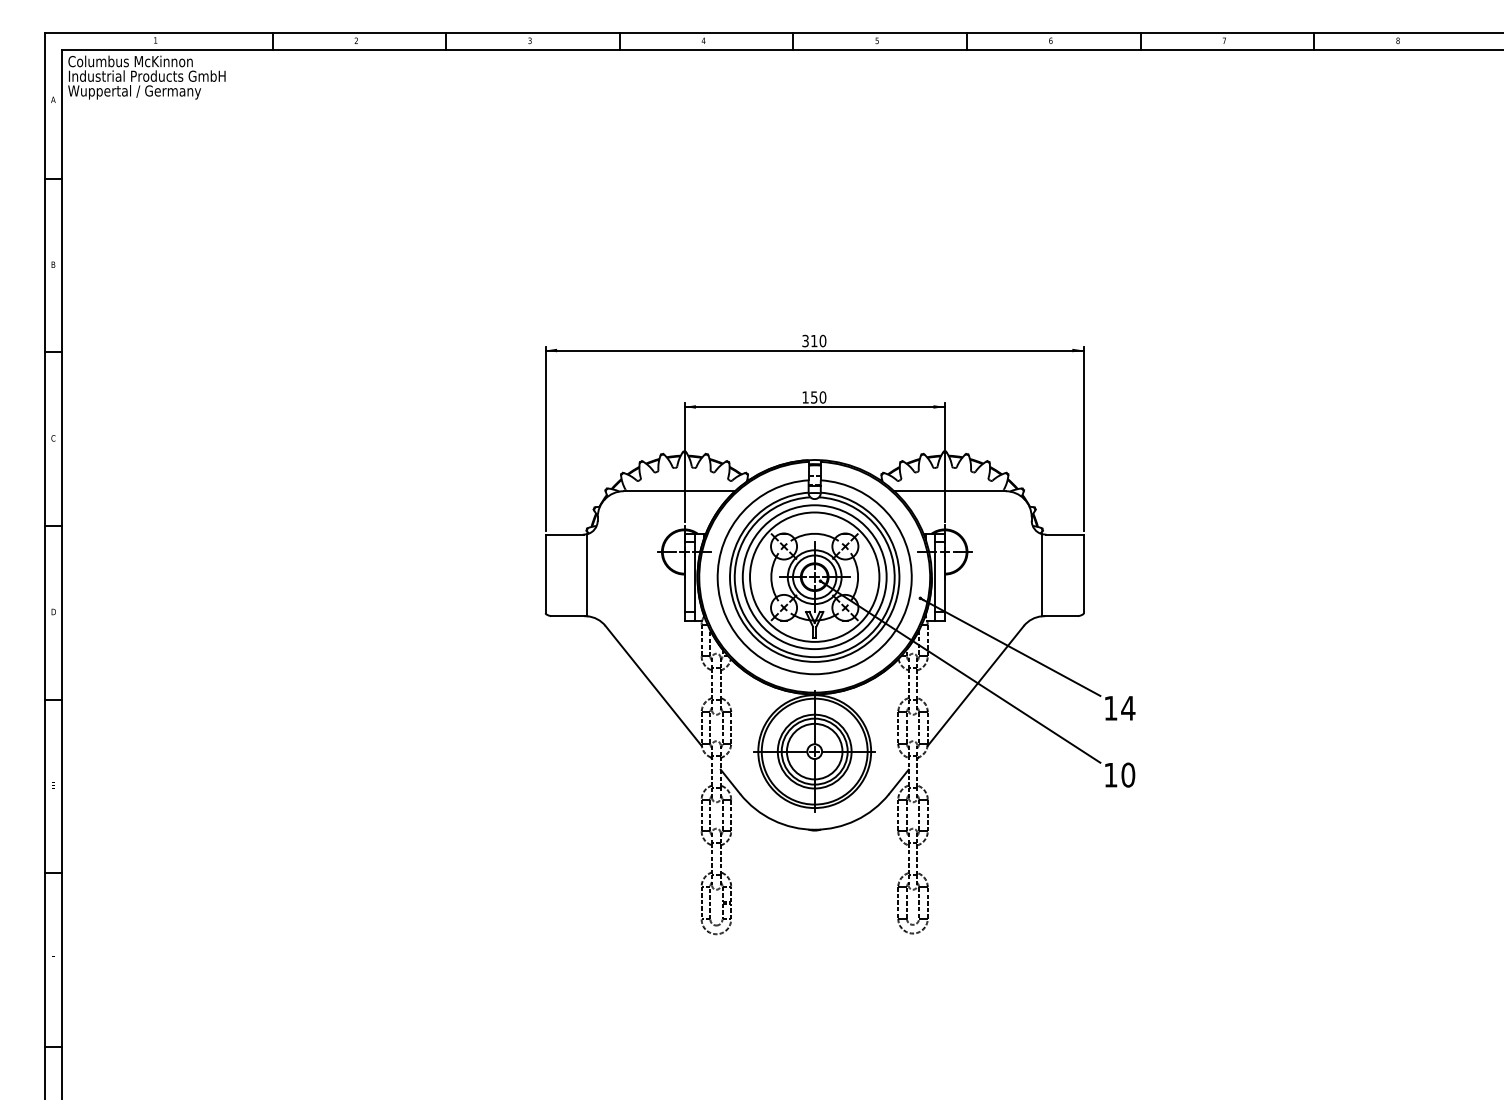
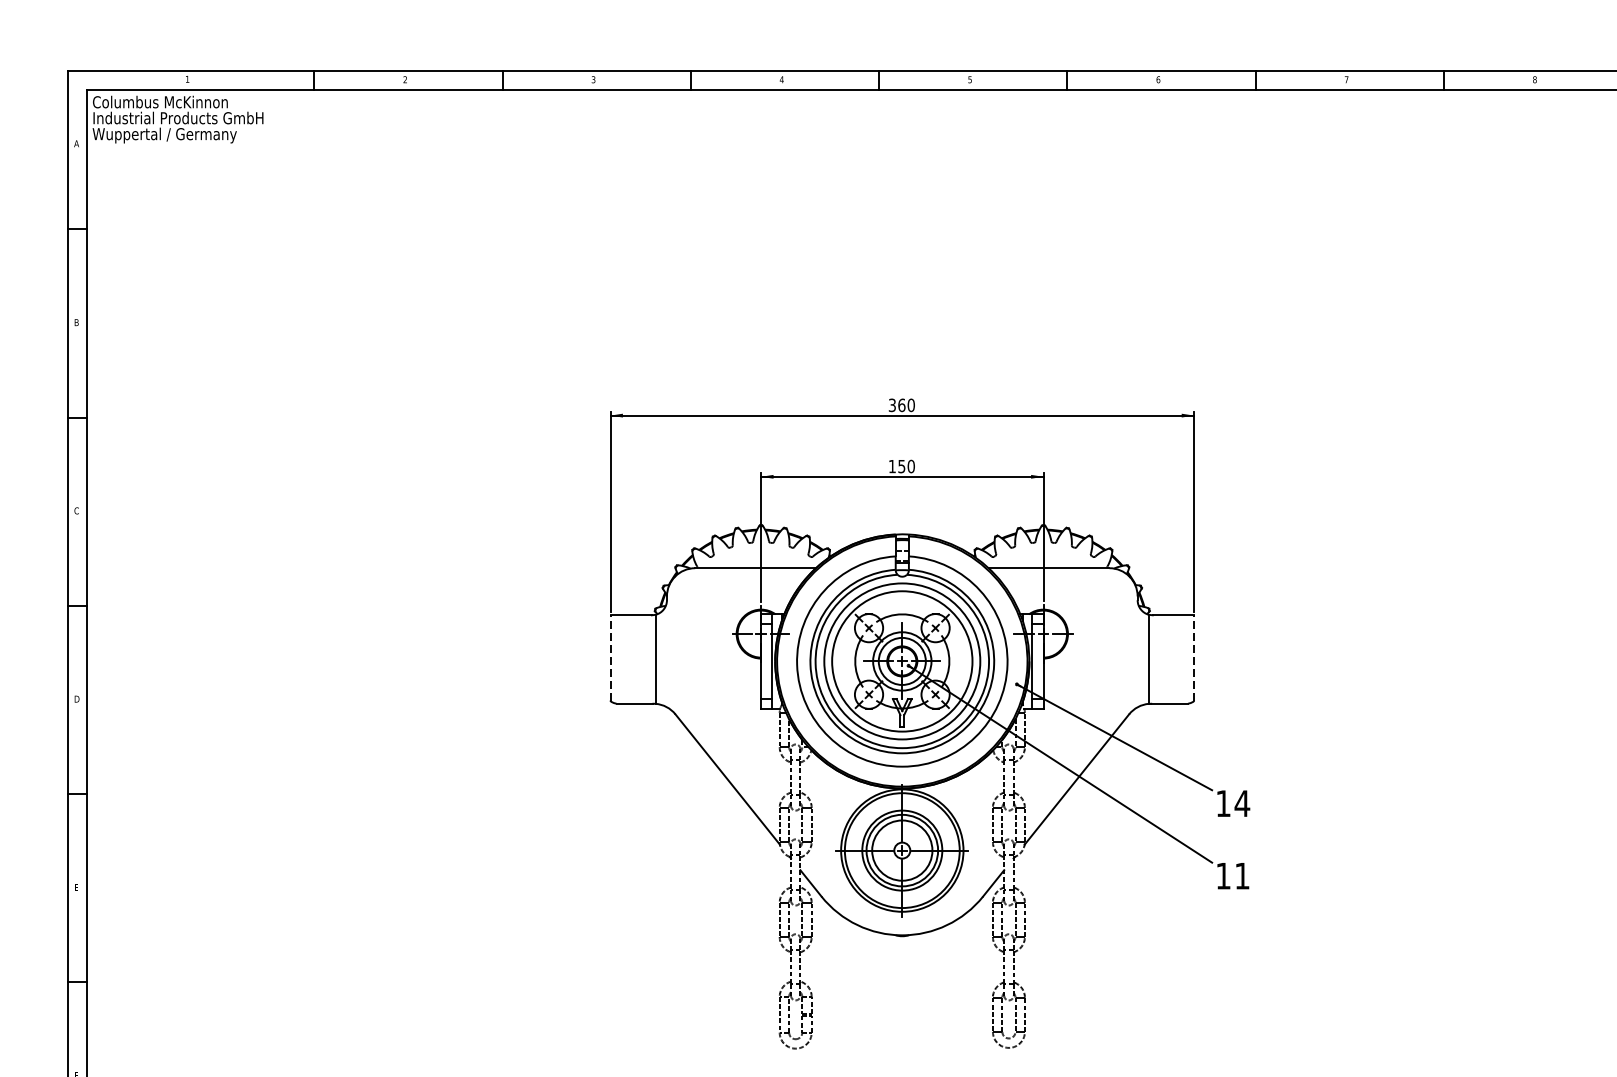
text: (814, 340) -> (902, 404), 310 -> 360
line: (545, 573) -> (610, 657), solid -> dashed
line: (1083, 573) -> (1193, 657), solid -> dashed
text: (1128, 774) -> (1242, 875), 10 -> 11

